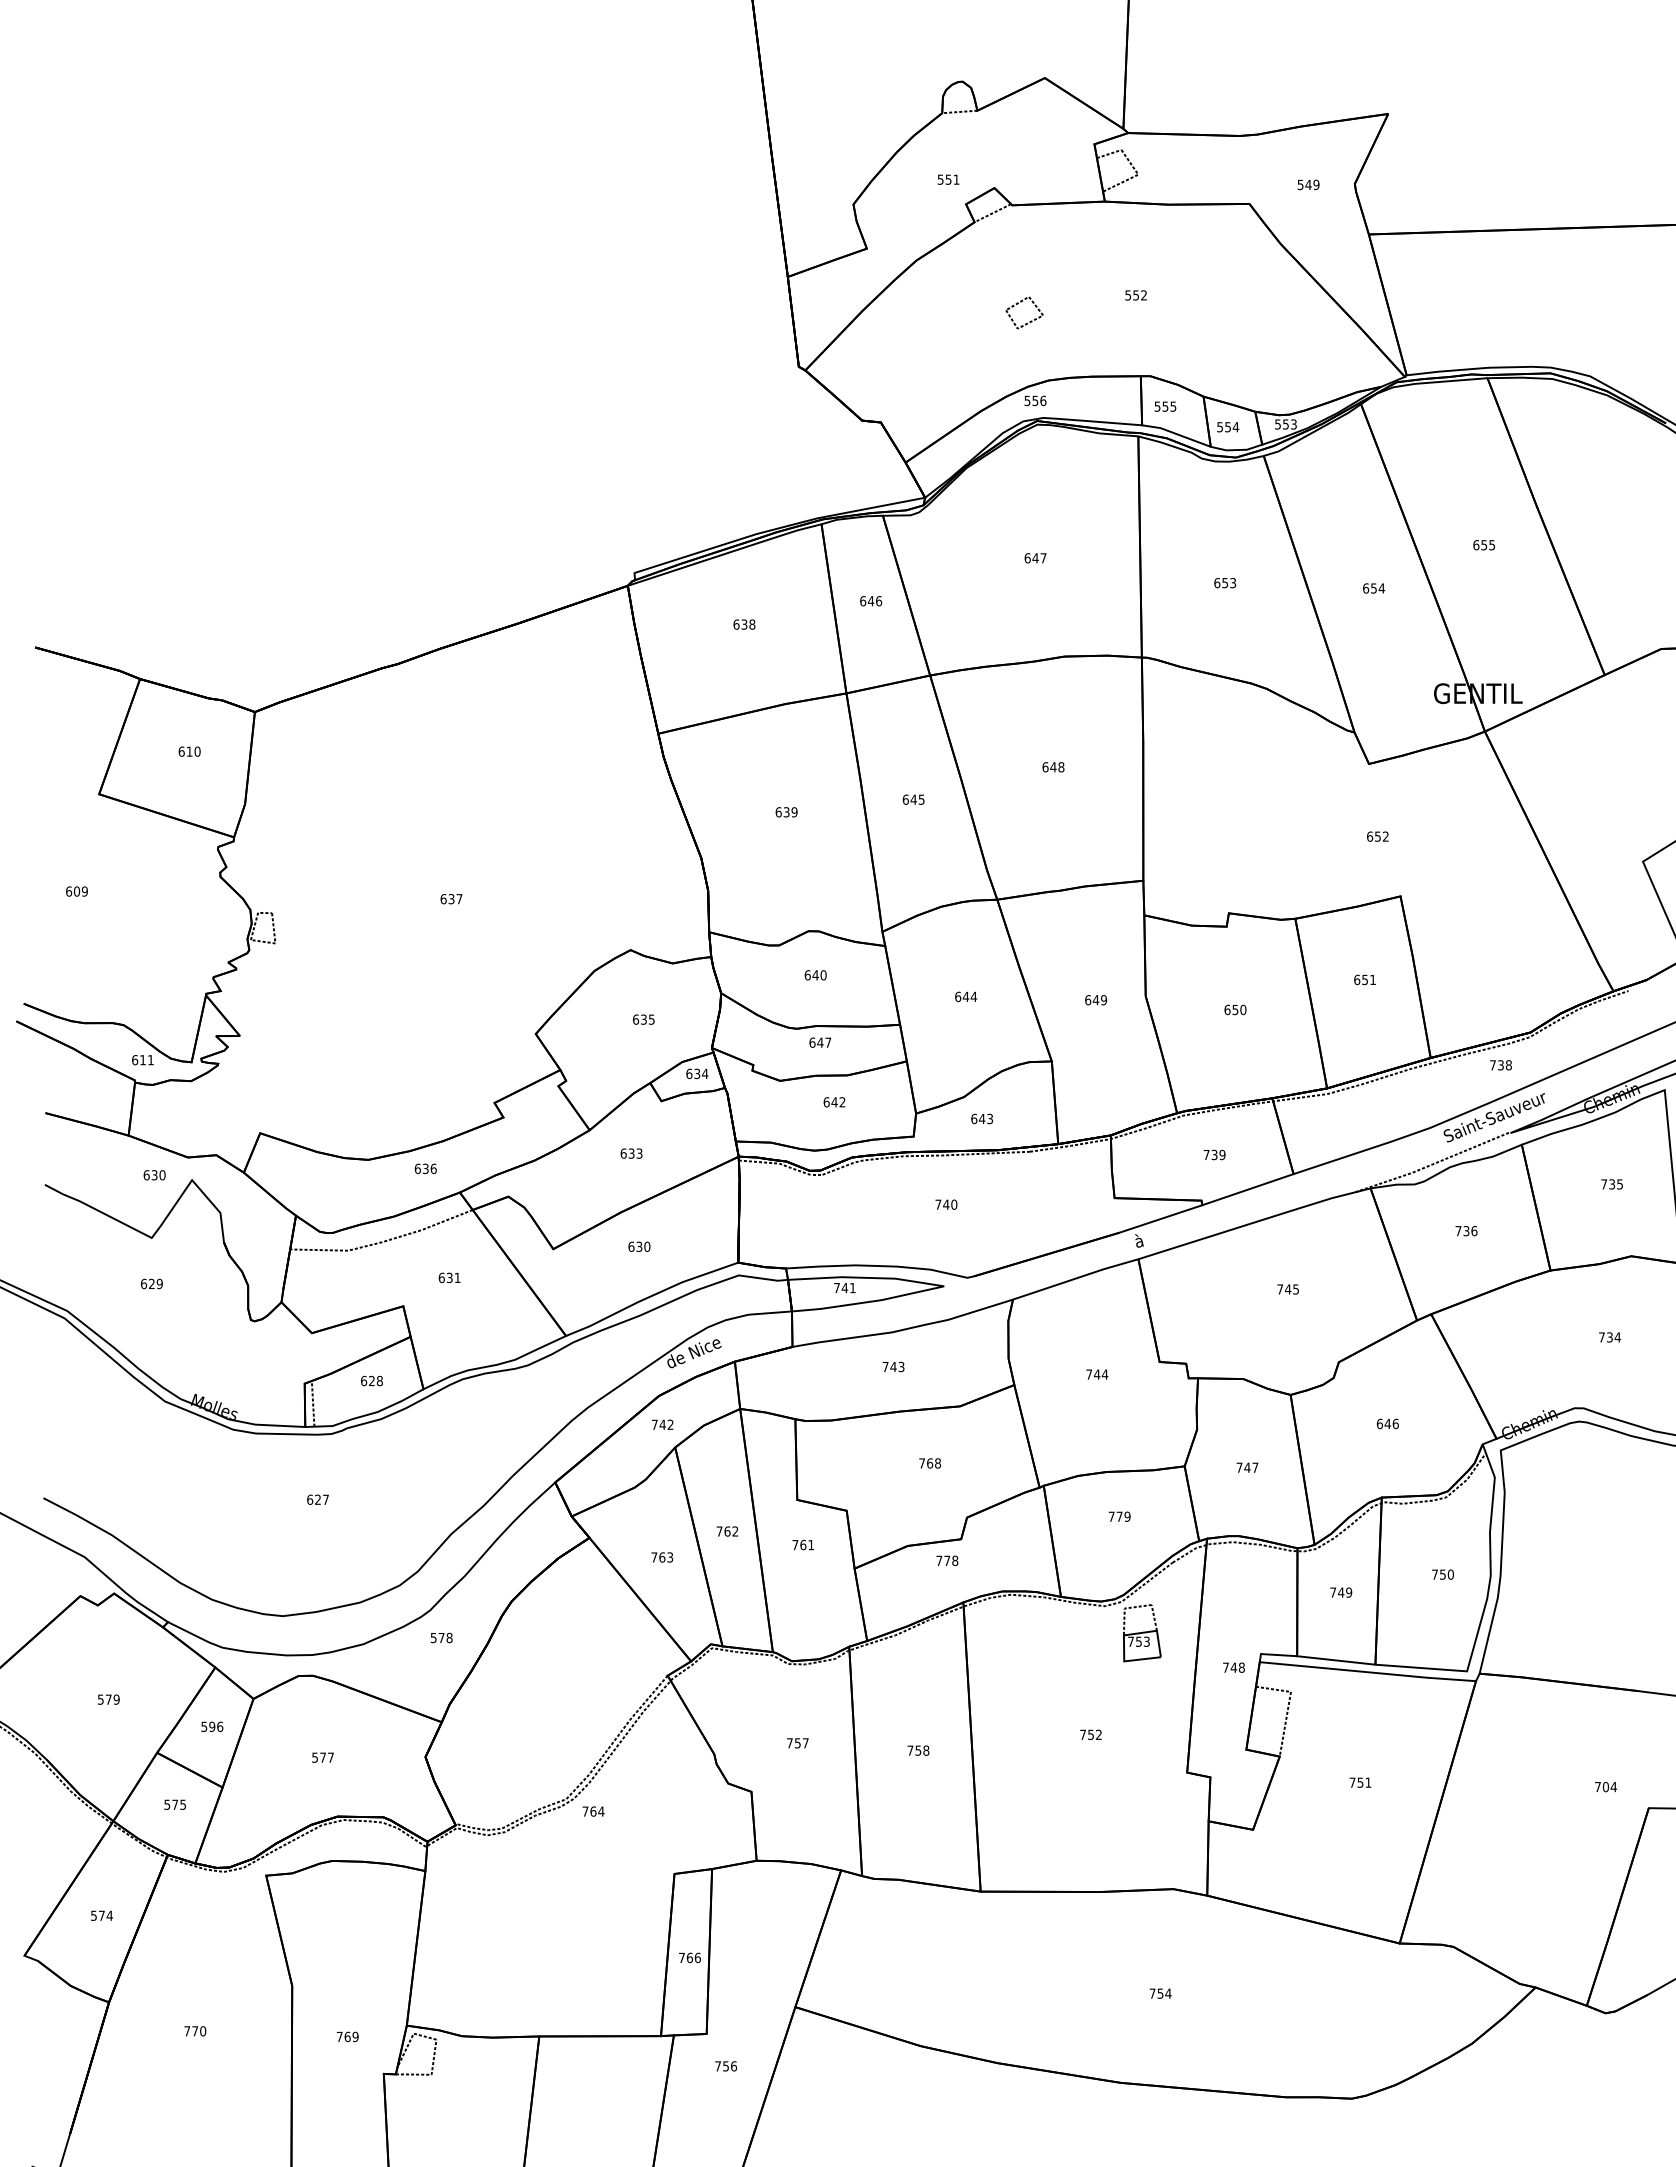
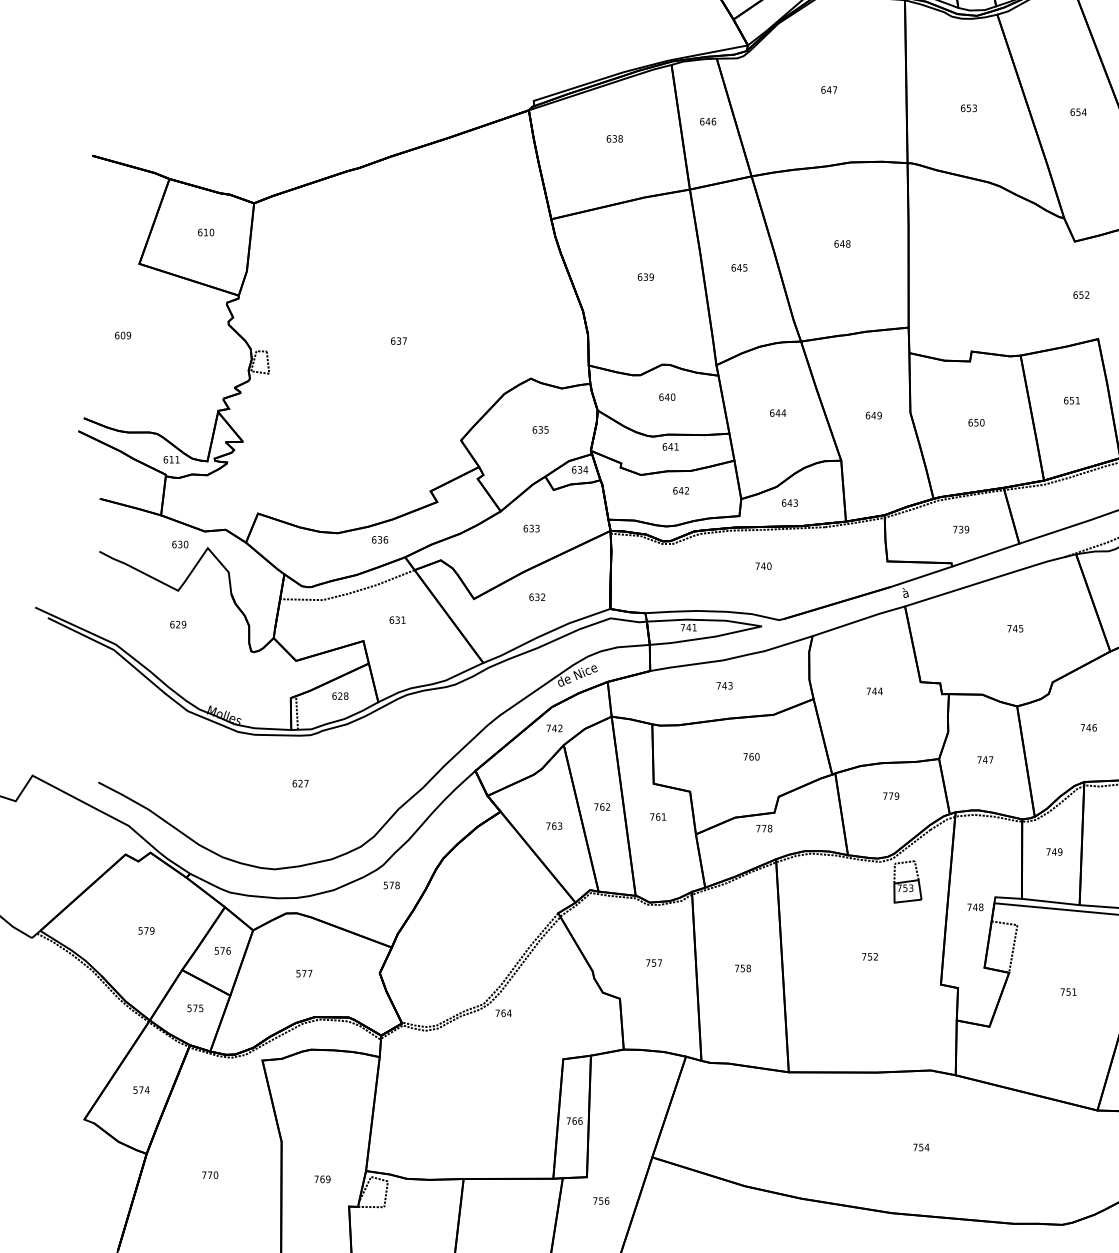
text: (828, 1042) -> (676, 446), 647 -> 641
text: (647, 1246) -> (543, 597), 630 -> 632
text: (1379, 1423) -> (1082, 727), 646 -> 746
text: (938, 1463) -> (757, 756), 768 -> 760
text: (212, 1726) -> (222, 950), 596 -> 576

